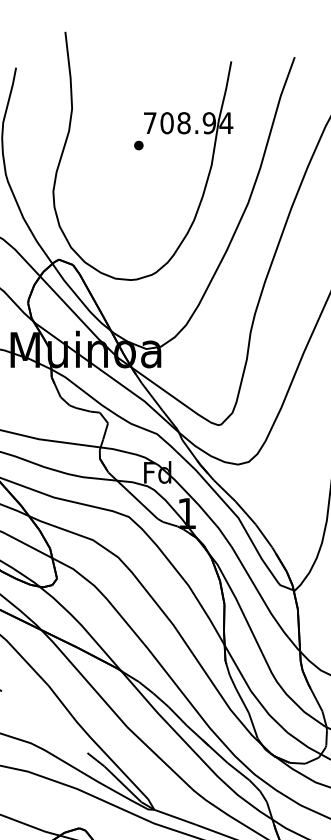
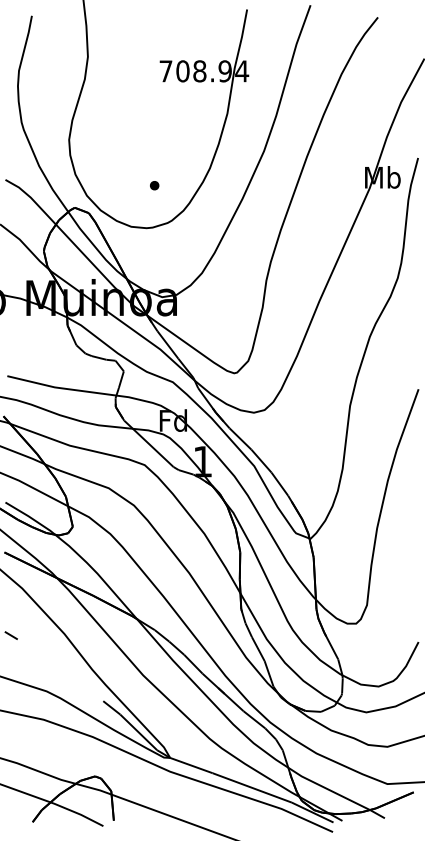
part: (138, 145) -> (154, 185), moved

